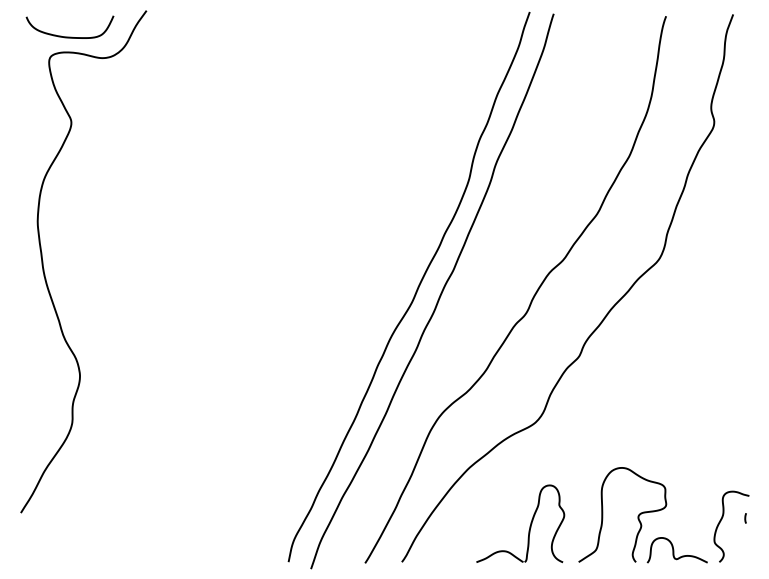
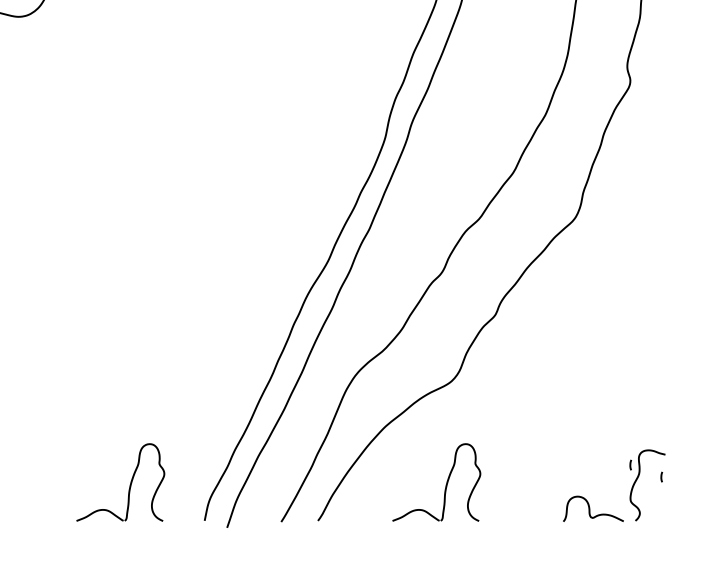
curve: (714, 506) -> (630, 465), added
curve: (637, 516) -> (553, 475), removed
part: (213, 526) -> (129, 485), added

